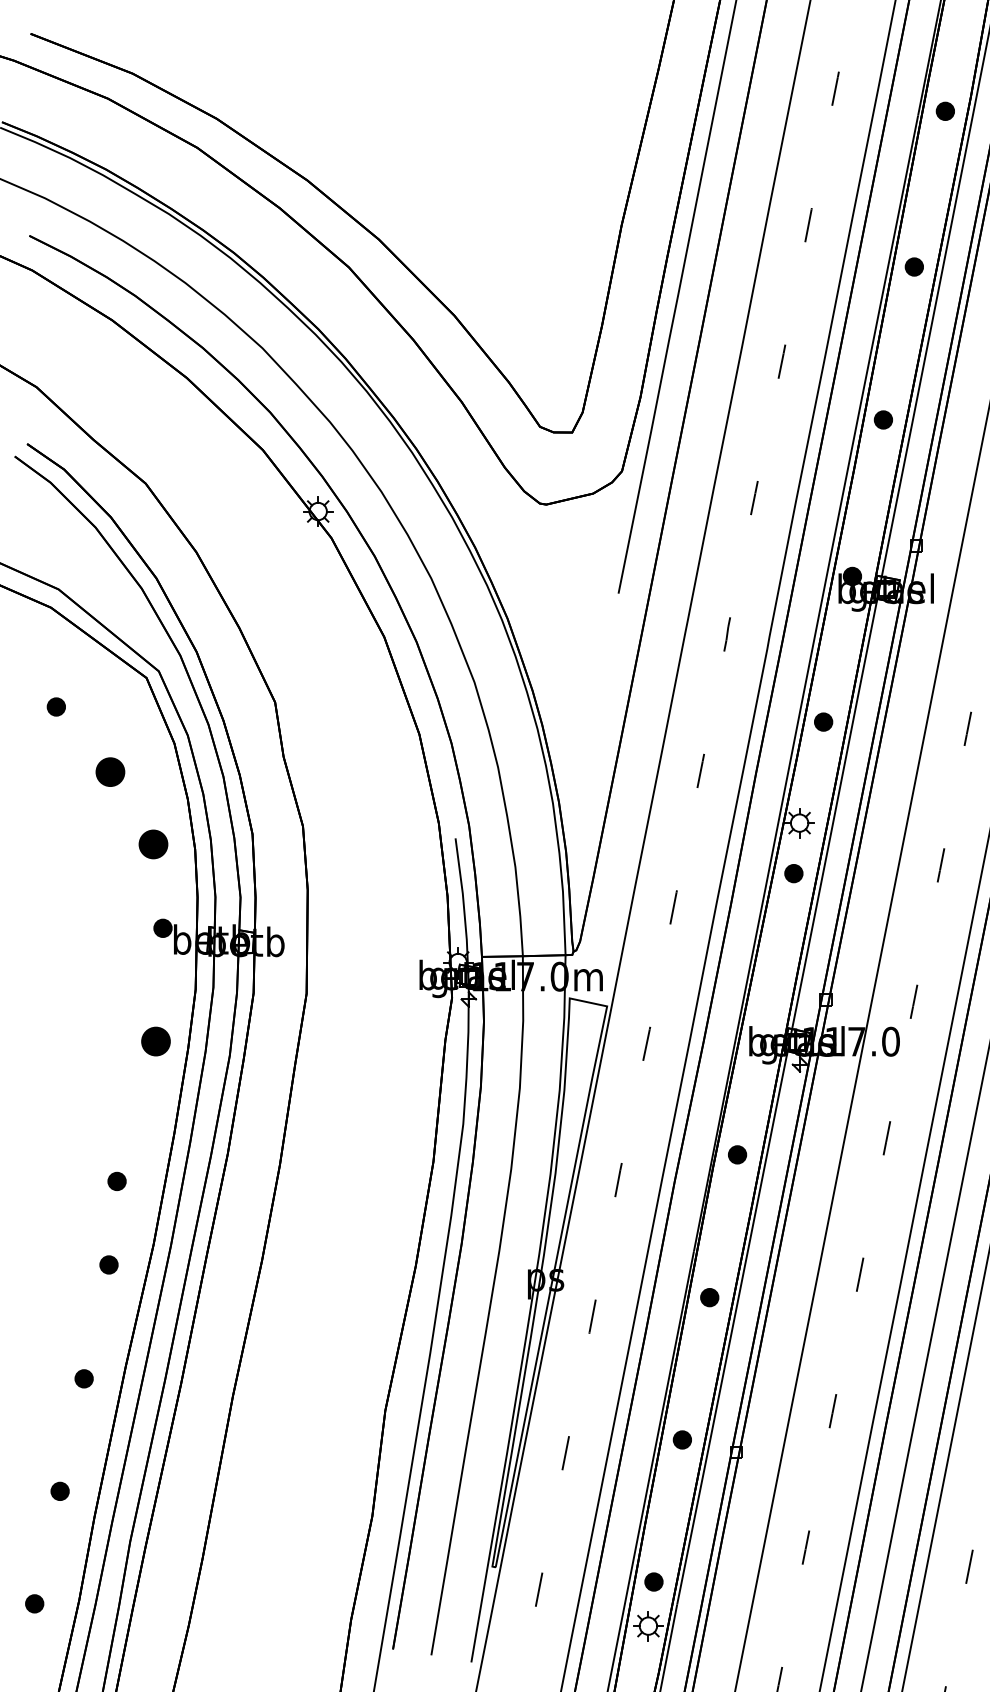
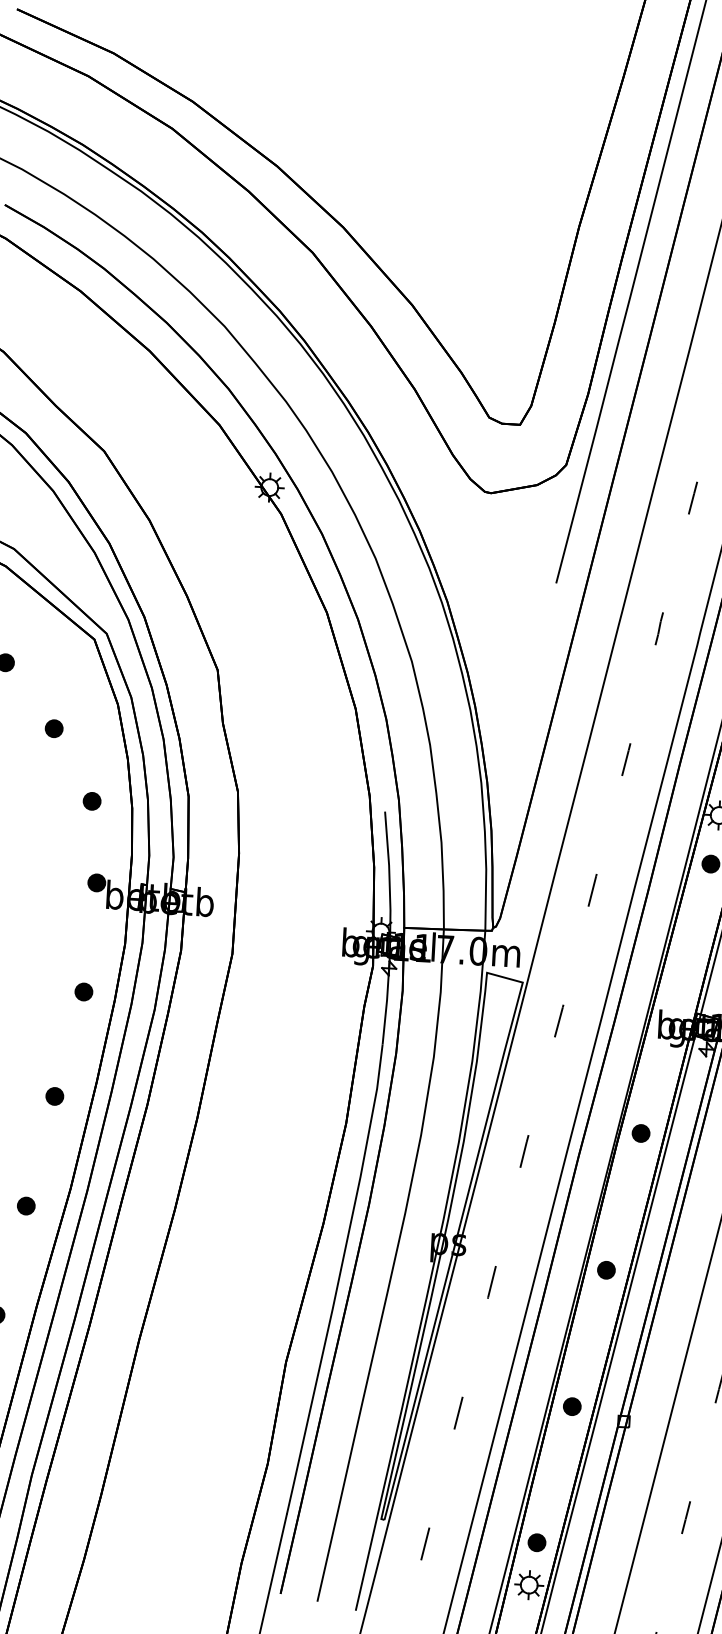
part: (109, 771) -> (53, 728), size x0.62
part: (153, 844) -> (92, 801), size x0.62
part: (155, 1040) -> (83, 991), size x0.62
part: (116, 1180) -> (54, 1095), moved

